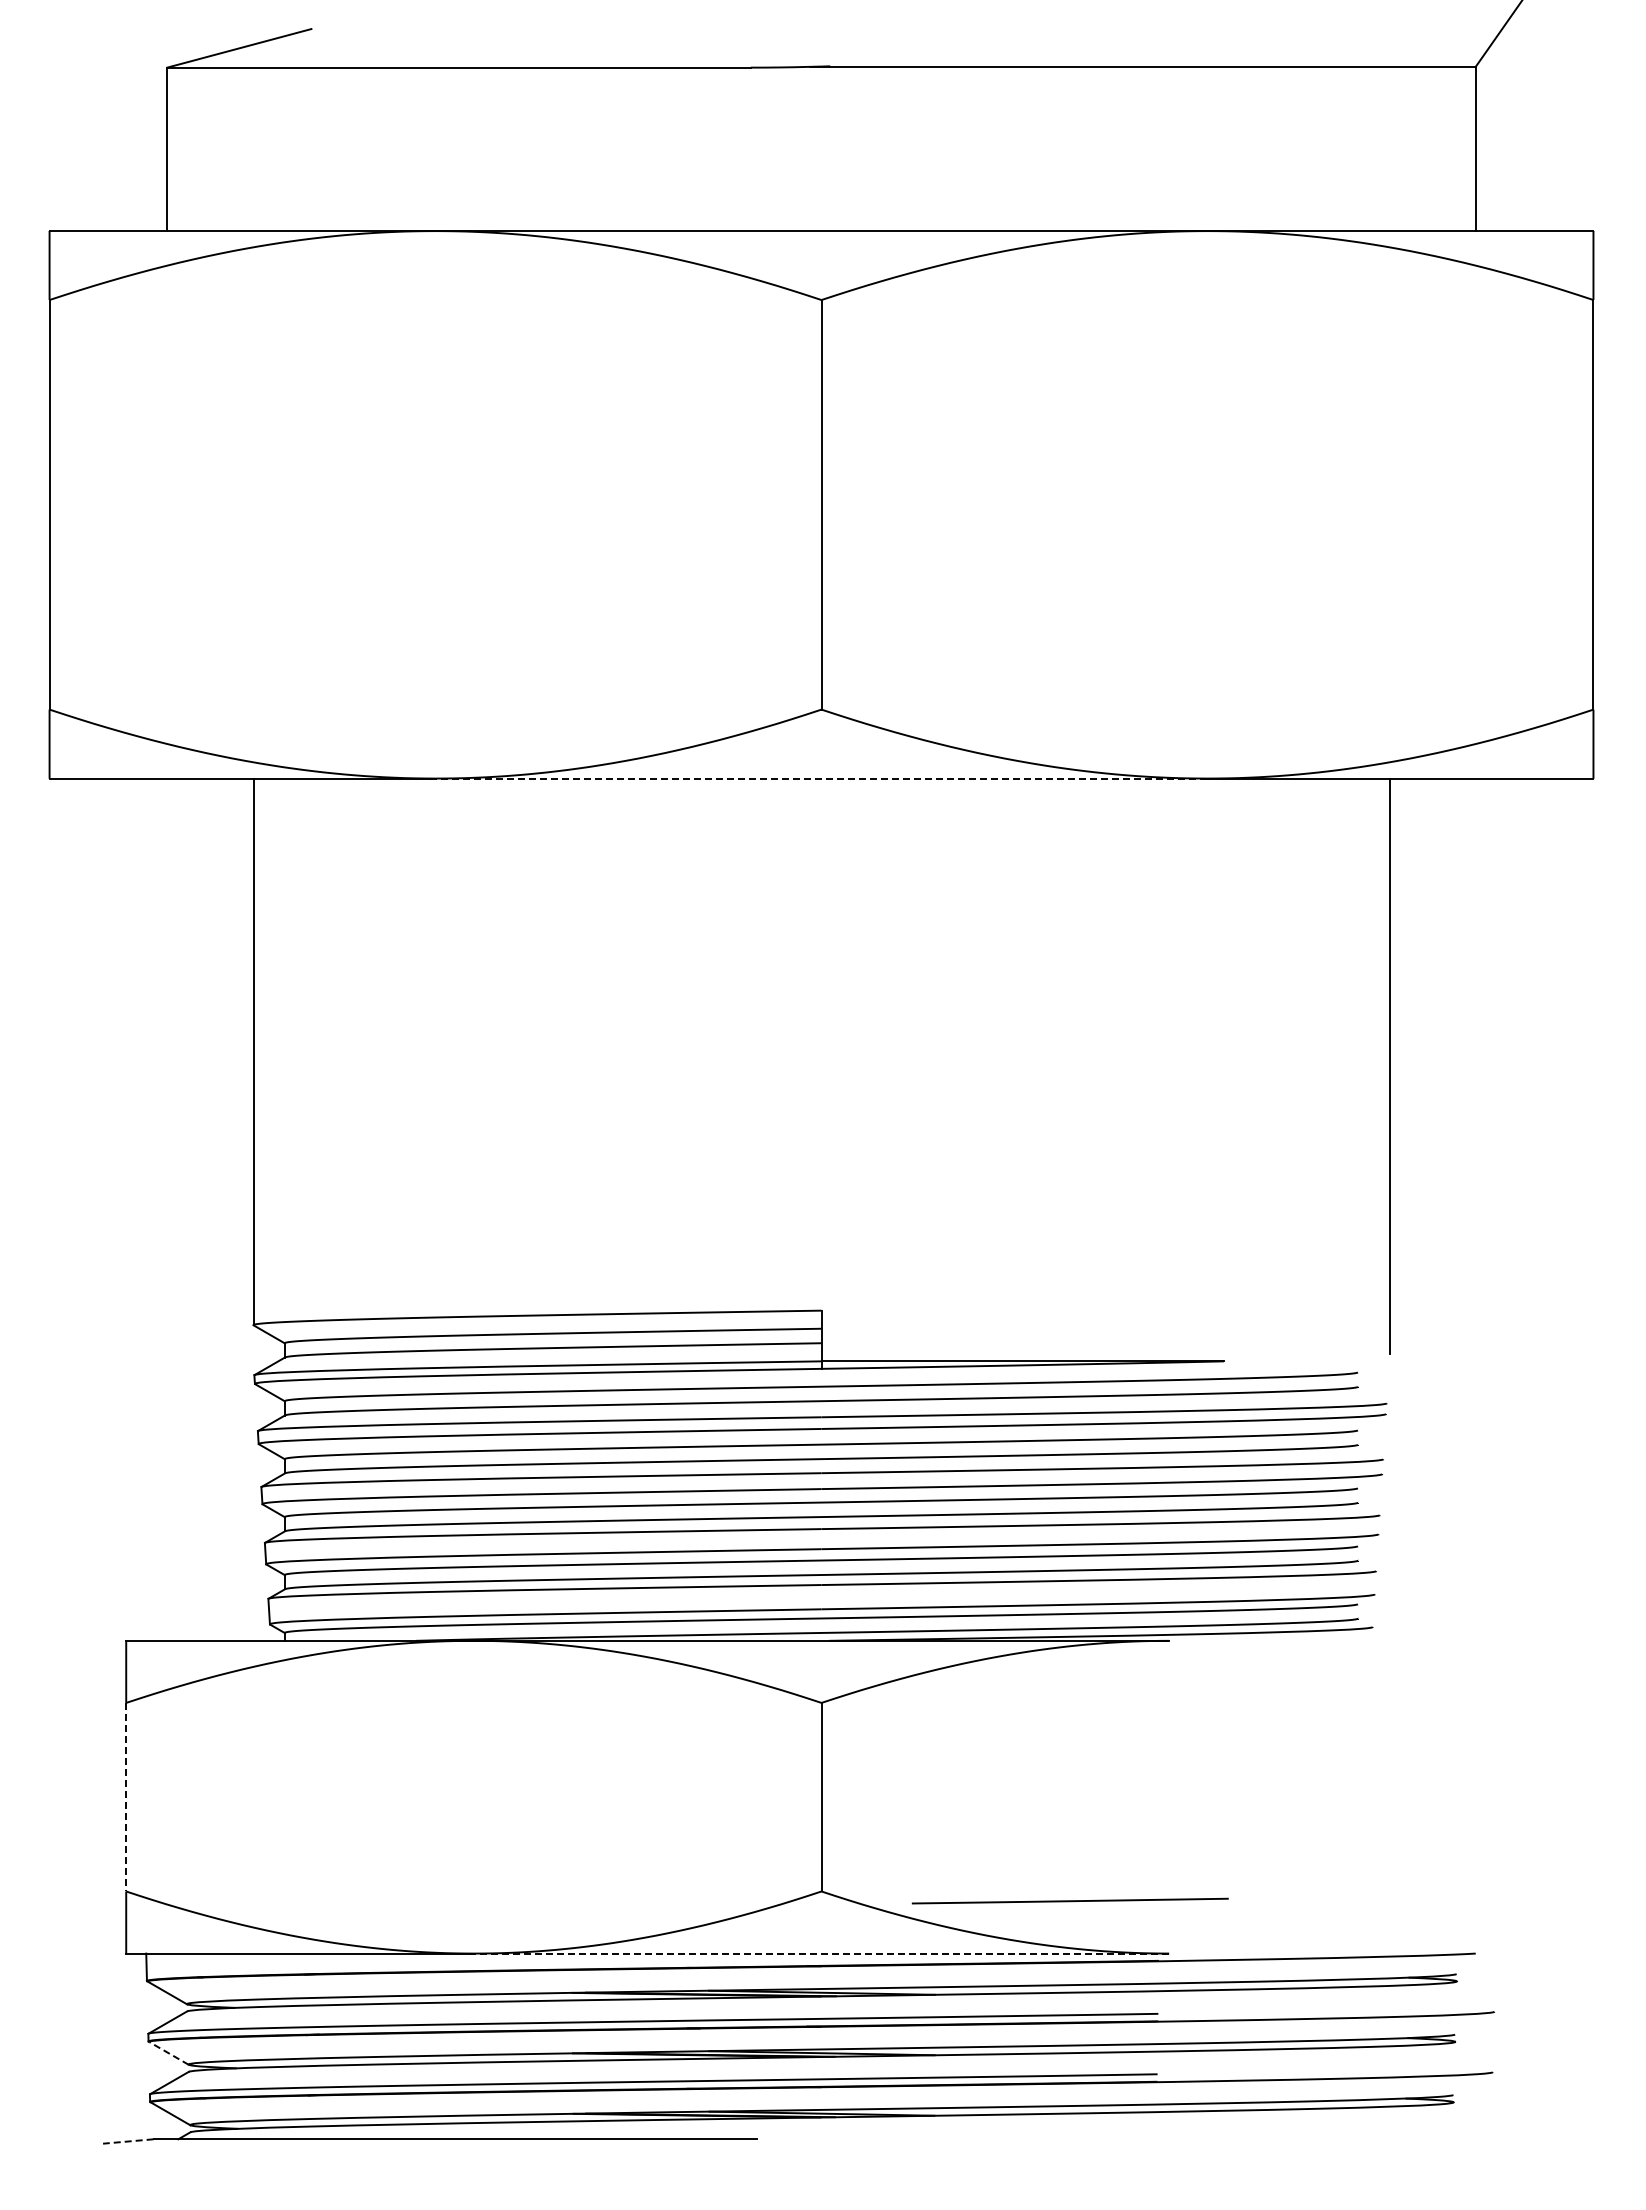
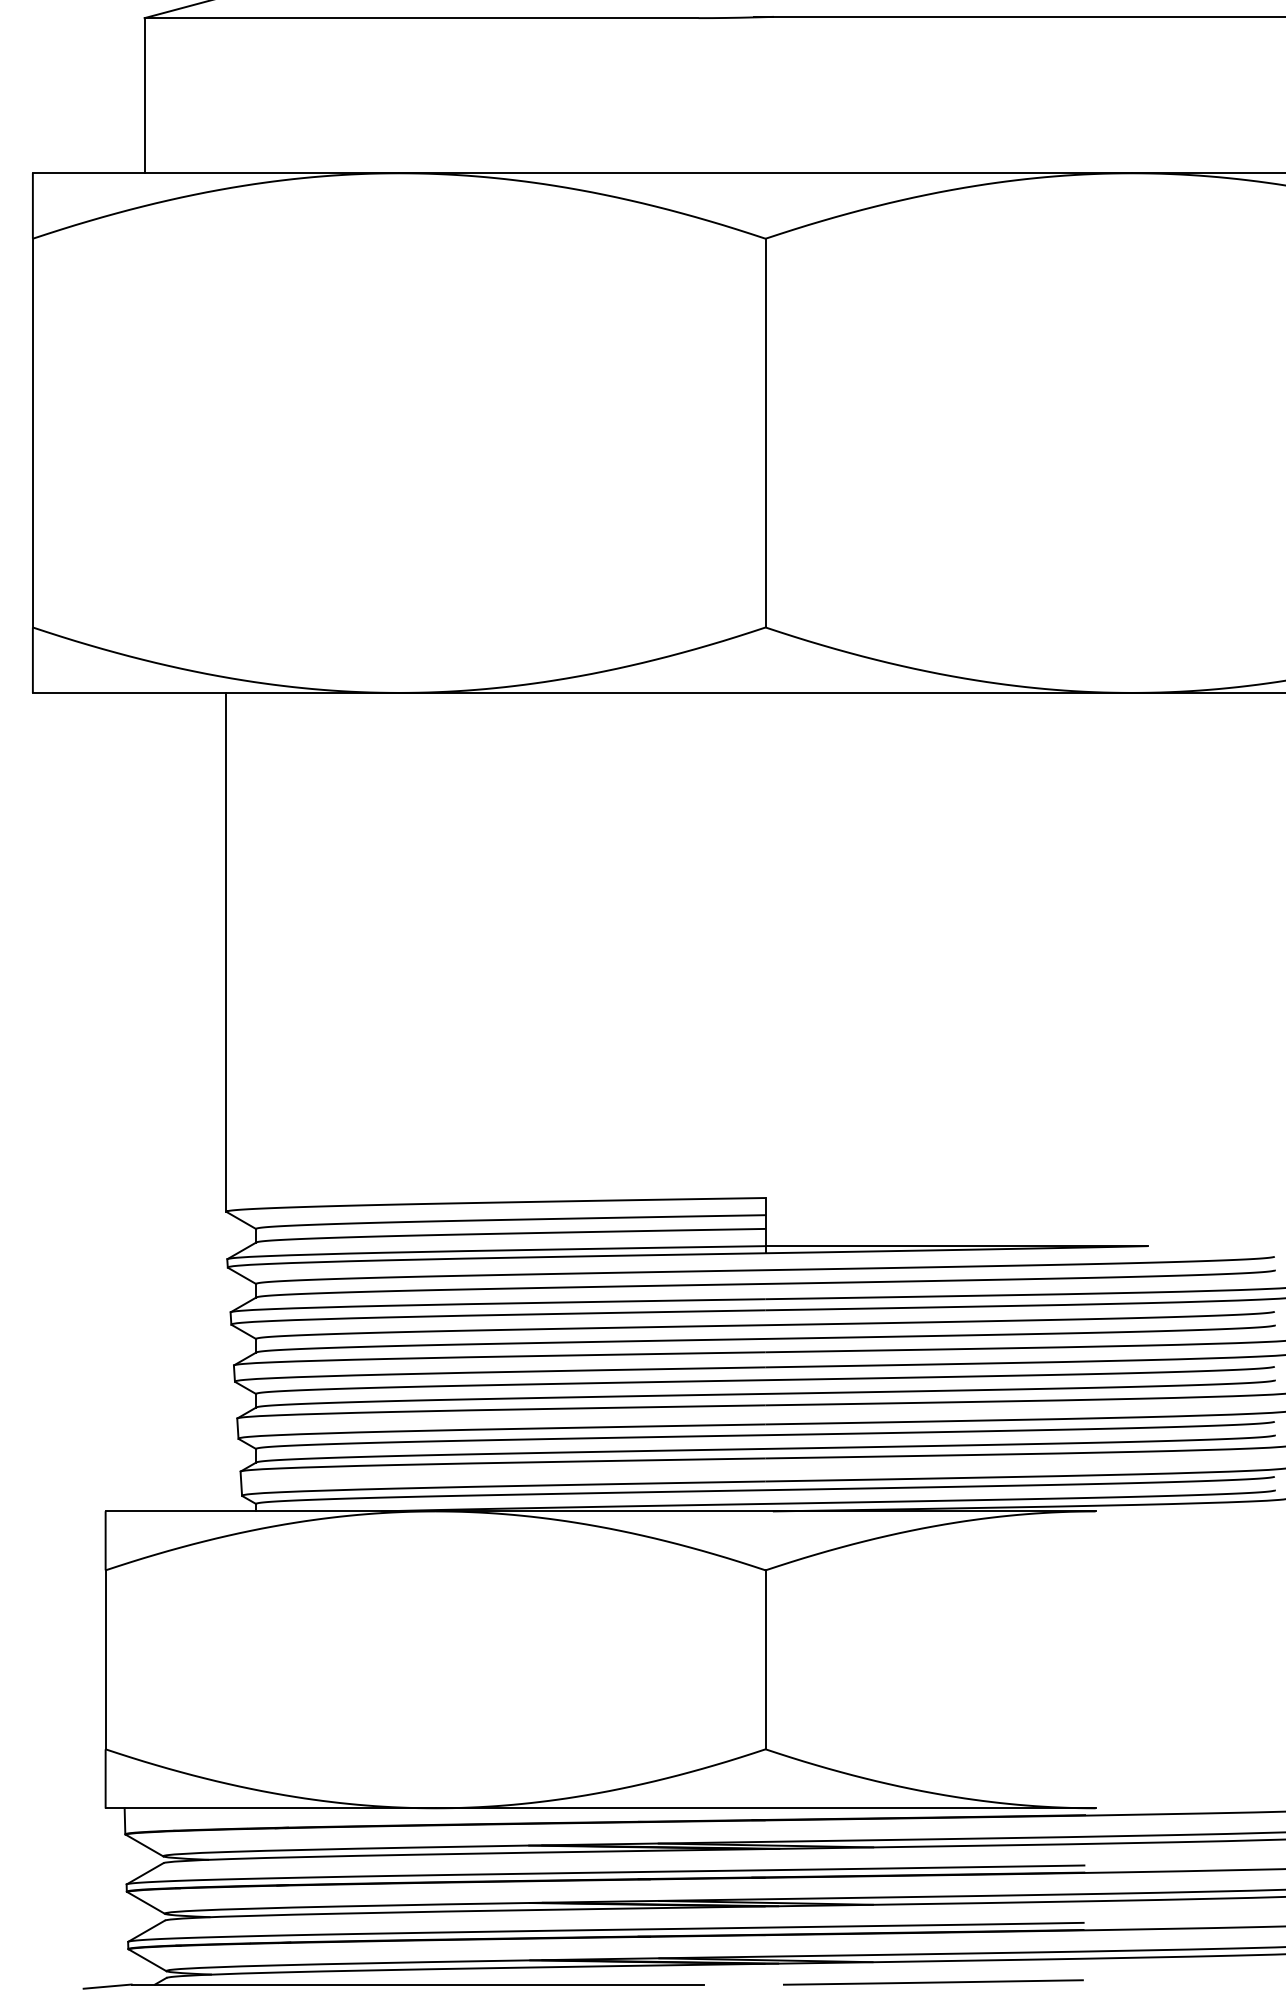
line: (821, 778) -> (765, 692), dashed -> solid
line: (126, 1797) -> (105, 1660), dashed -> solid
line: (1069, 1900) -> (932, 1981), moved
line: (821, 1953) -> (765, 1808), dashed -> solid
line: (169, 2053) -> (146, 1903), dashed -> solid
line: (127, 2141) -> (106, 1986), dashed -> solid

